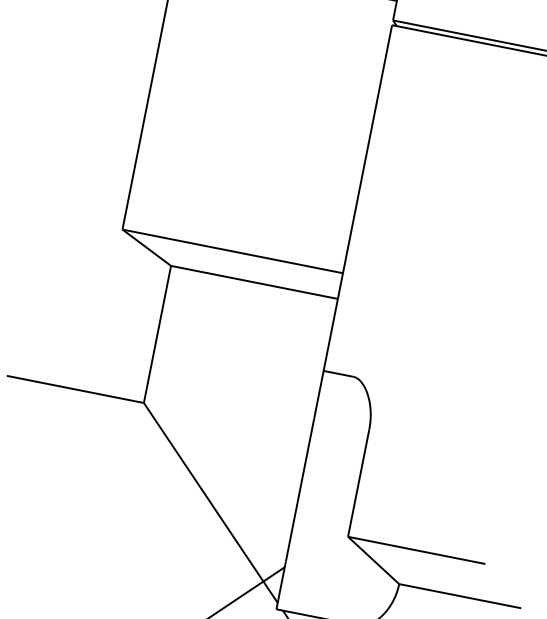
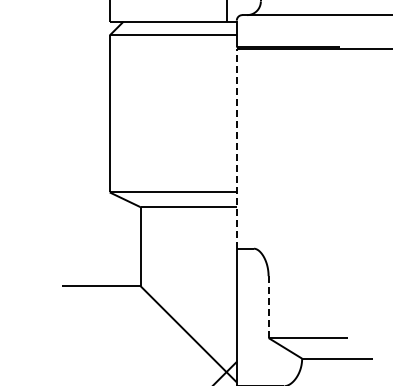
line: (357, 198) -> (236, 149), solid -> dashed
line: (358, 483) -> (268, 307), solid -> dashed

